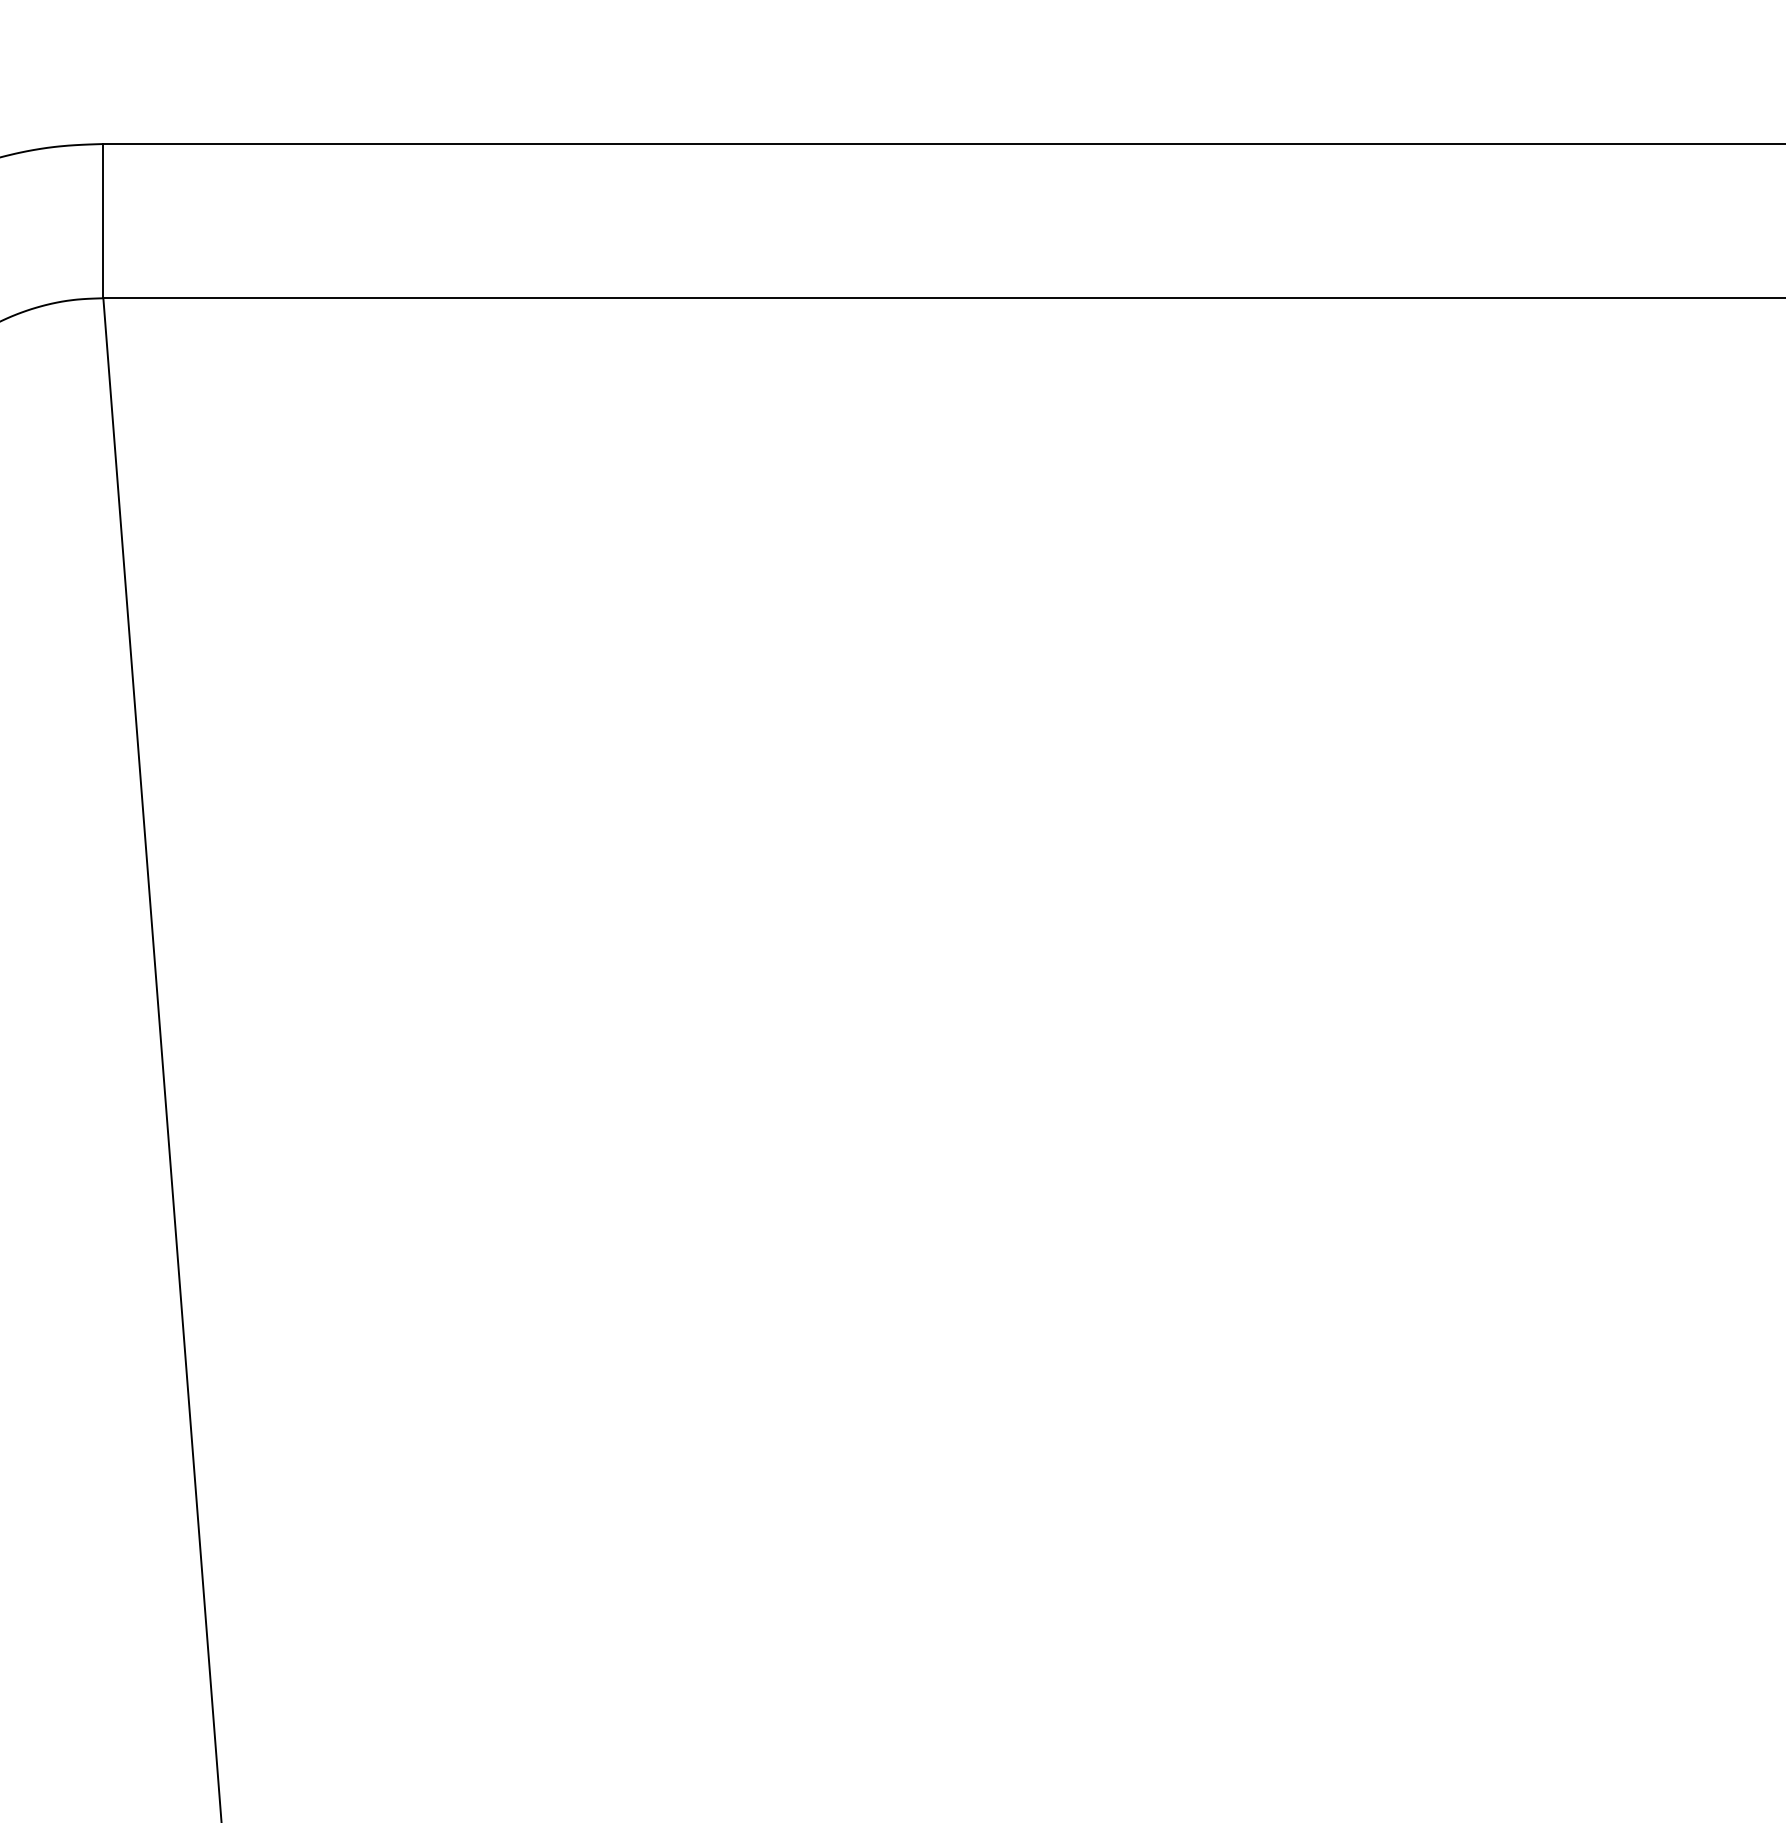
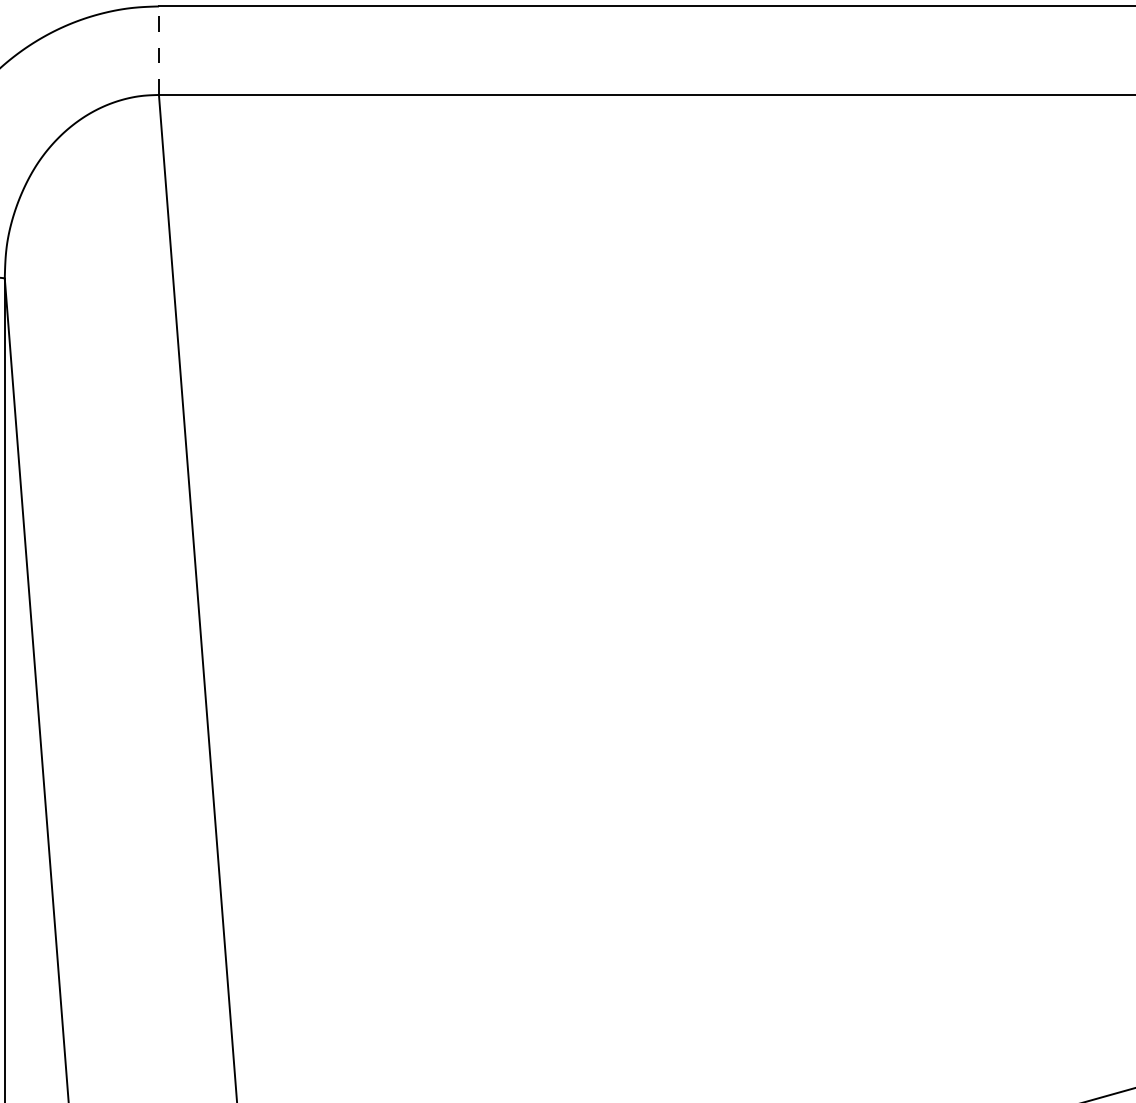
line: (102, 220) -> (158, 50), solid -> dashed

